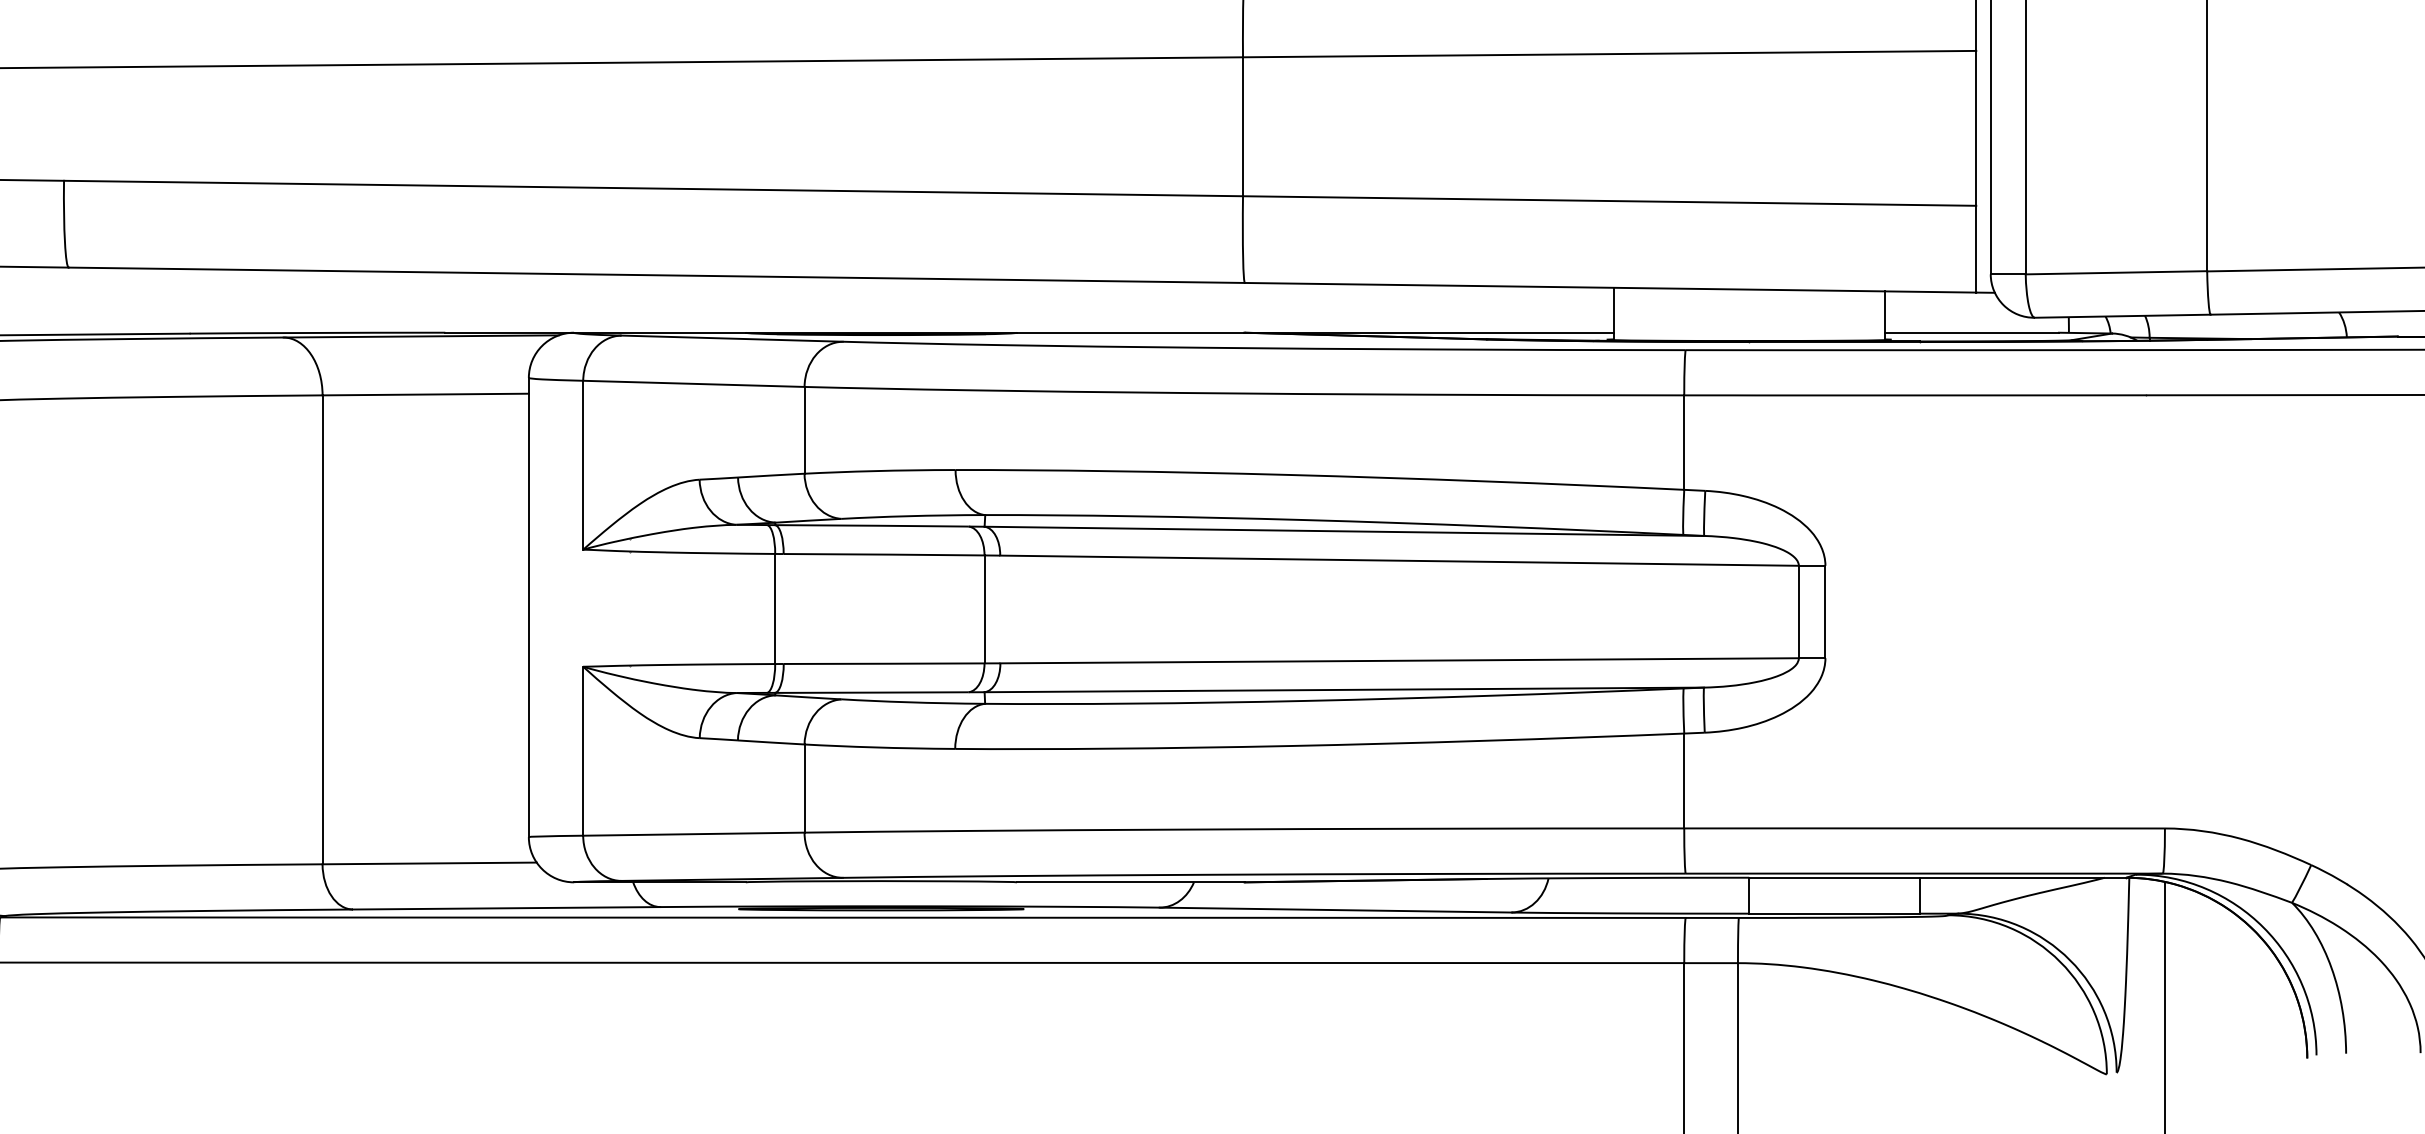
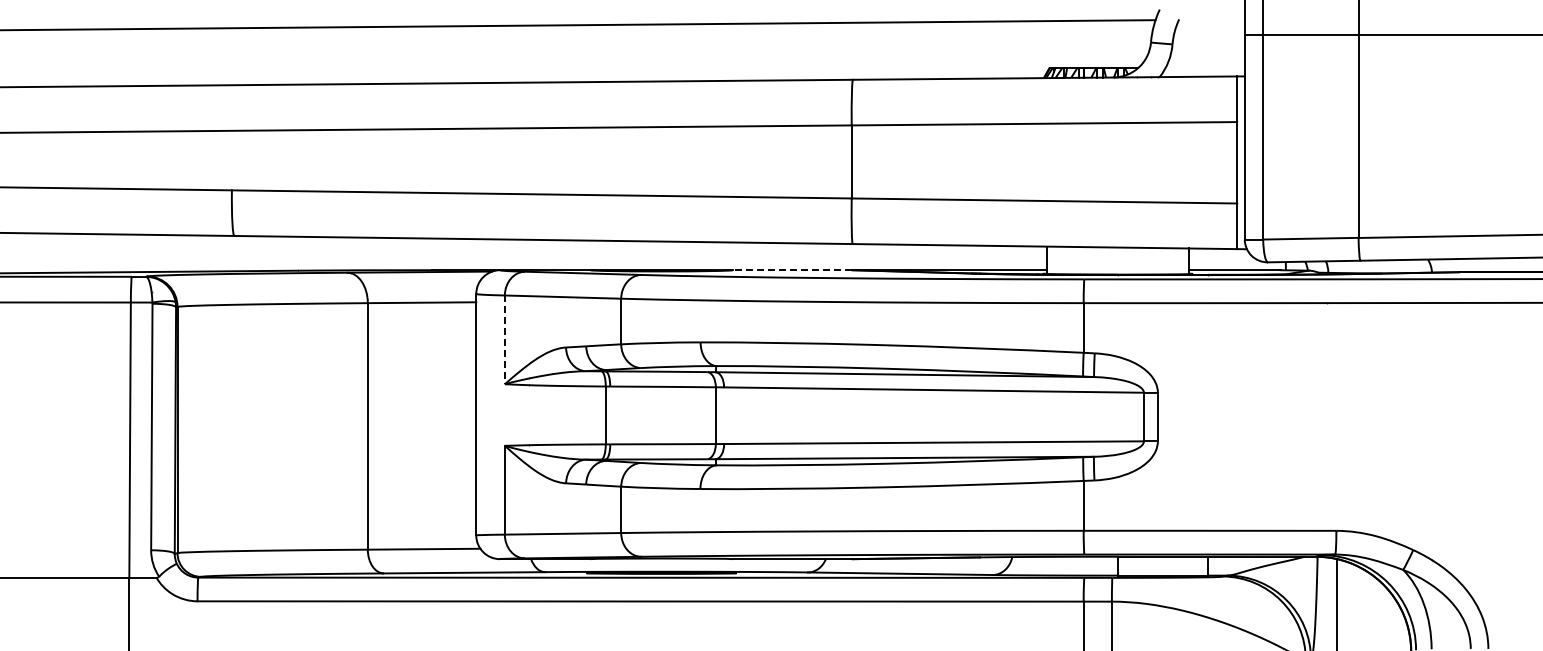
line: (1130, 333) -> (792, 270), solid -> dashed
line: (582, 466) -> (504, 340), solid -> dashed

